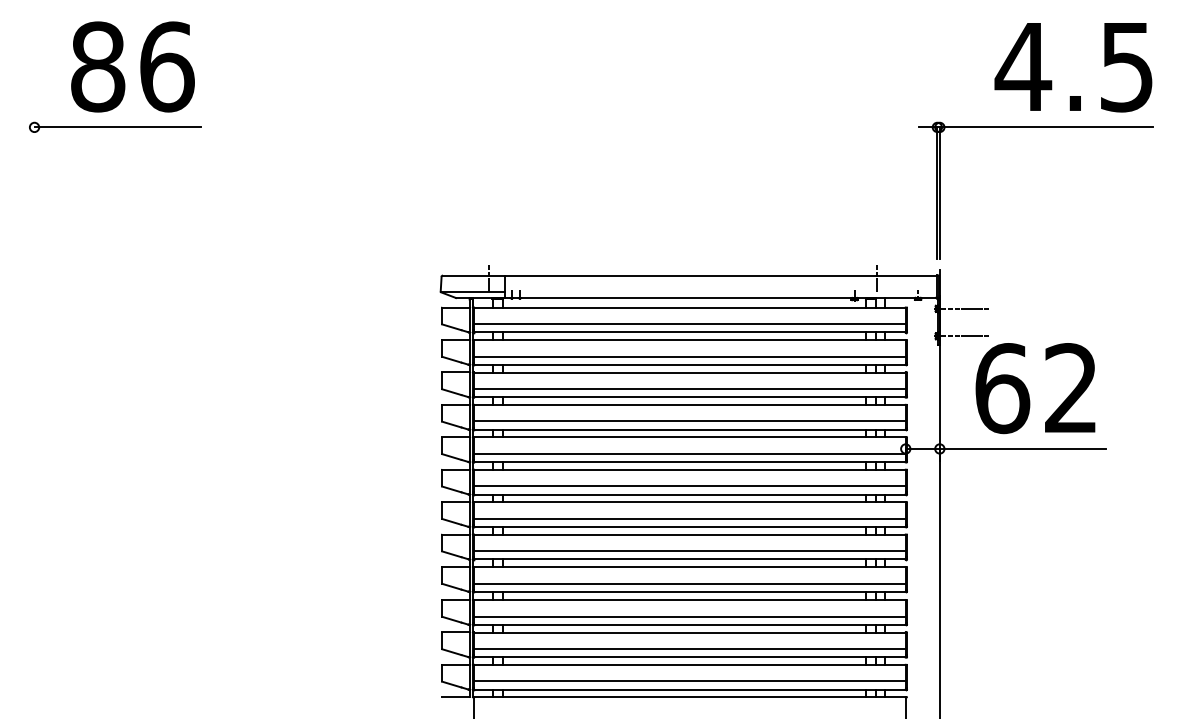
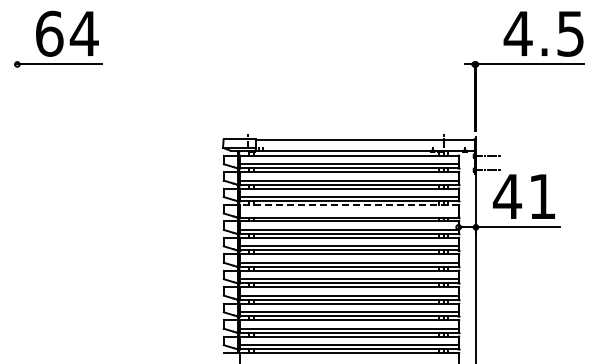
text: (133, 66) -> (67, 33), 86 -> 64
text: (1033, 388) -> (523, 196), 62 -> 41
line: (688, 405) -> (348, 205), solid -> dashed
line: (688, 421) -> (348, 213), removed

